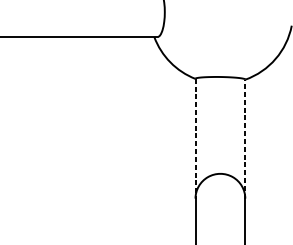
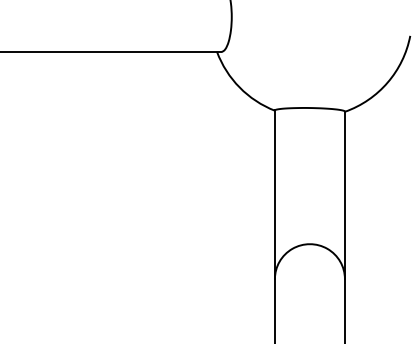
line: (195, 139) -> (274, 195), dashed -> solid
line: (244, 139) -> (344, 195), dashed -> solid

